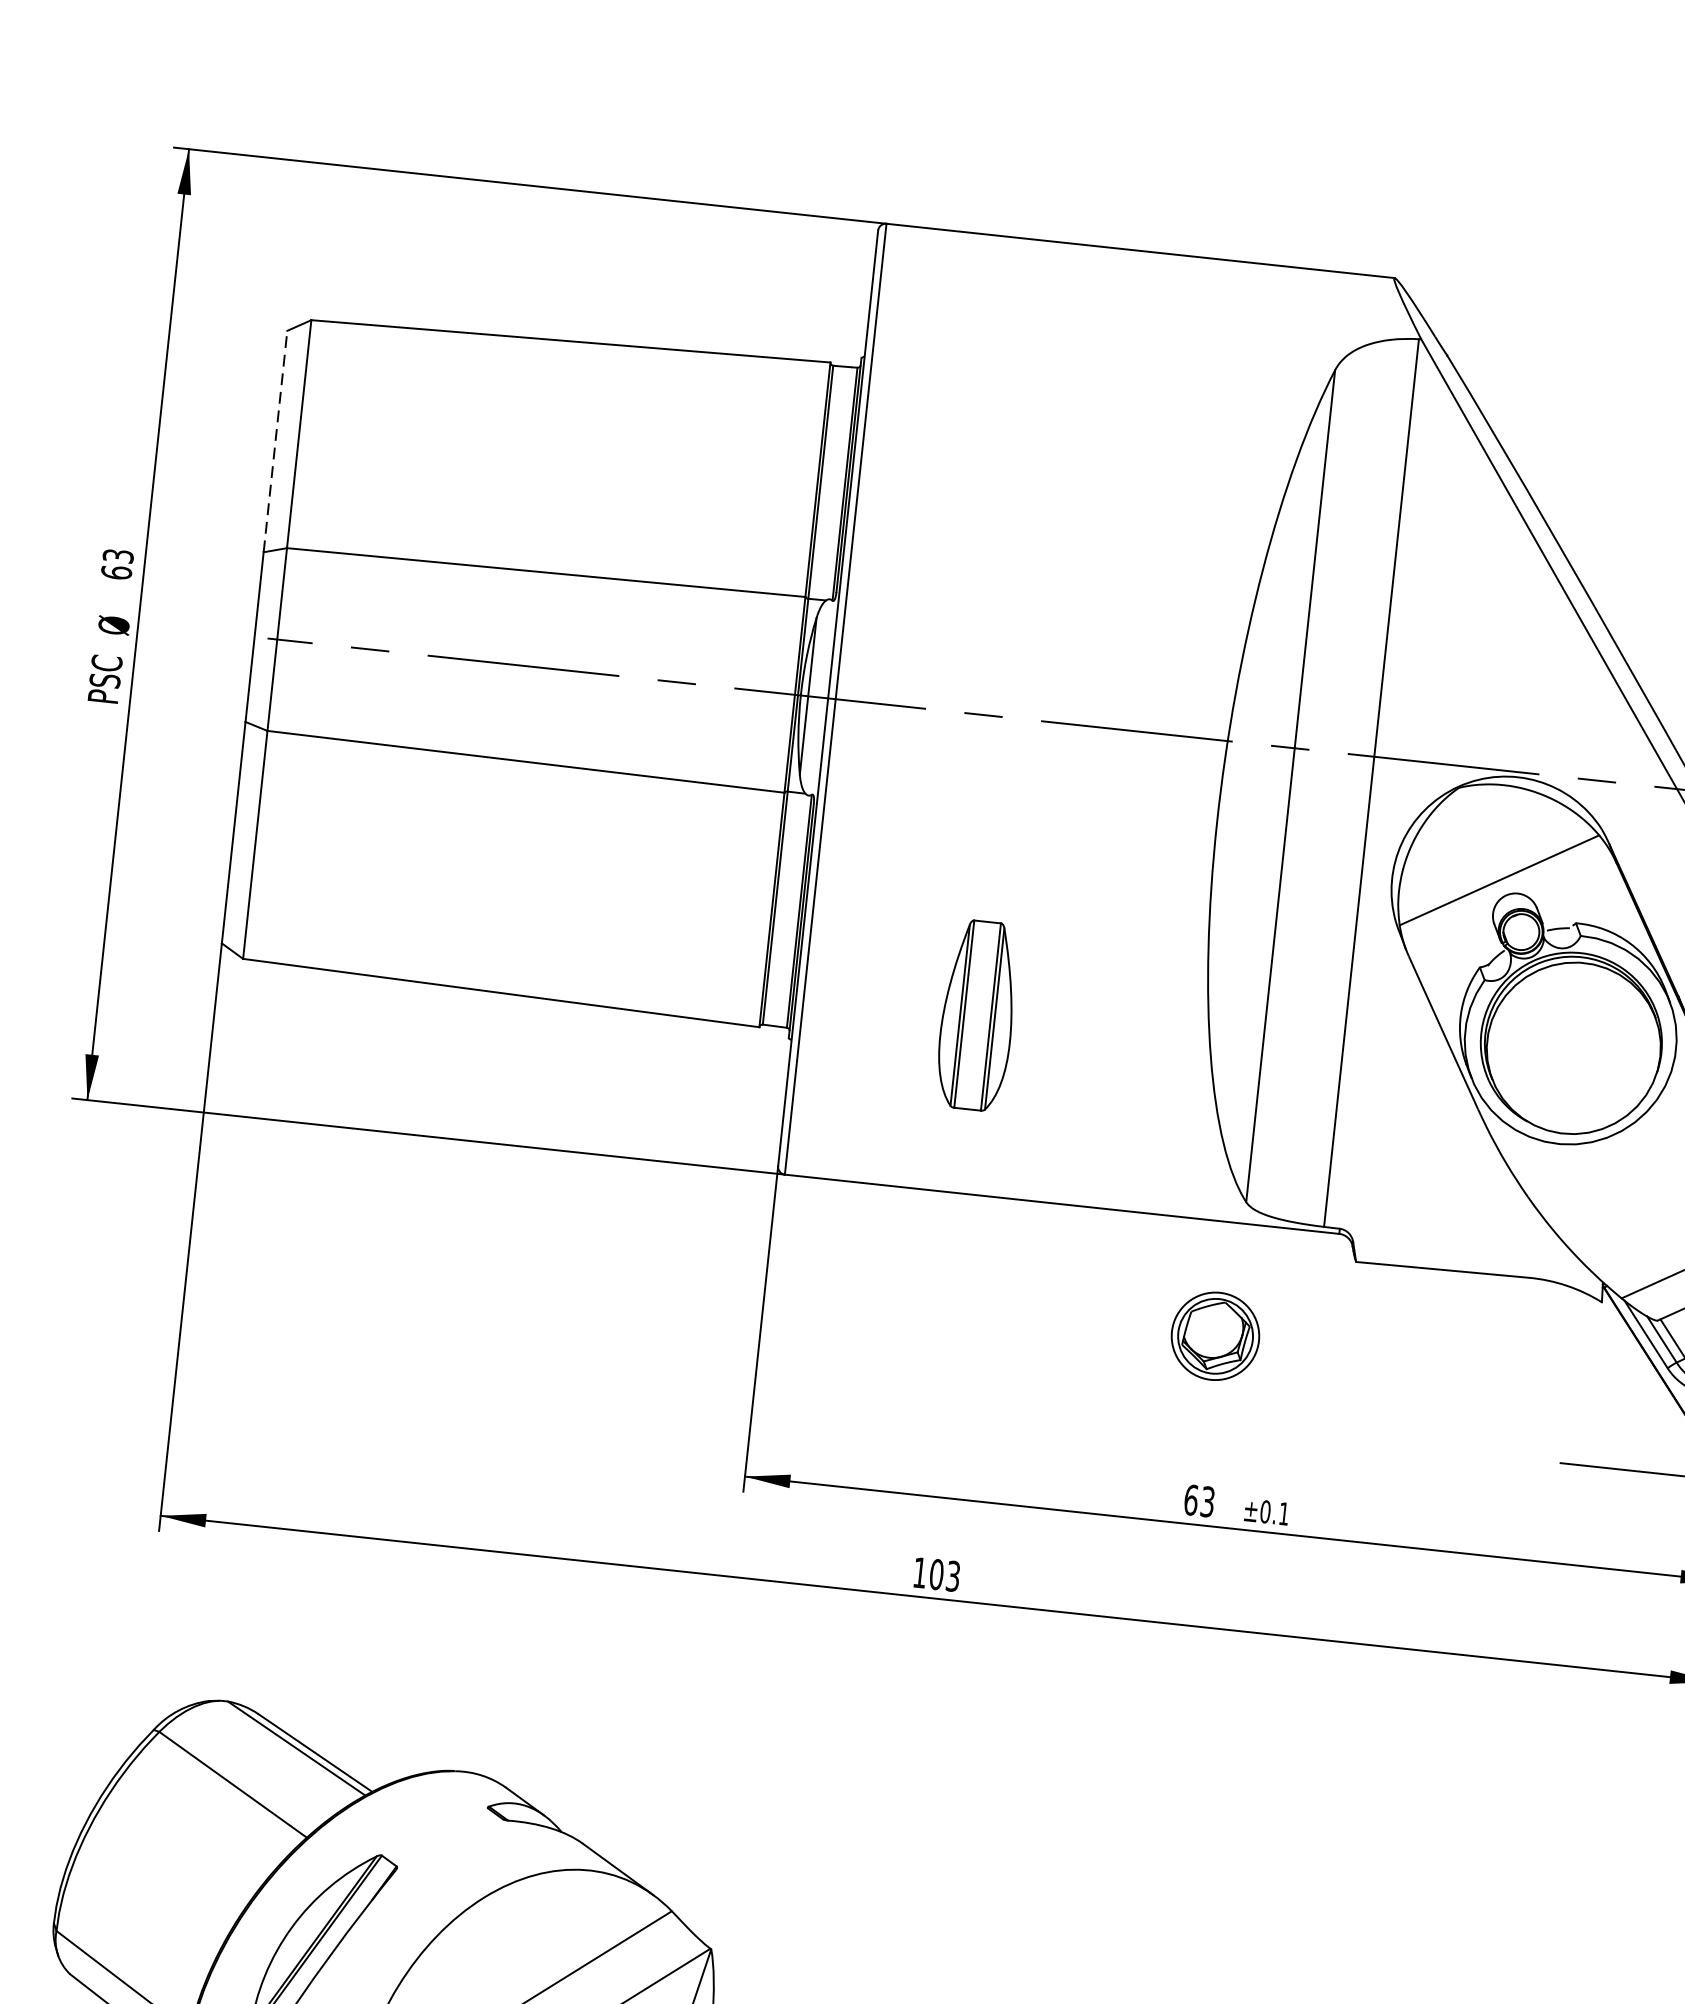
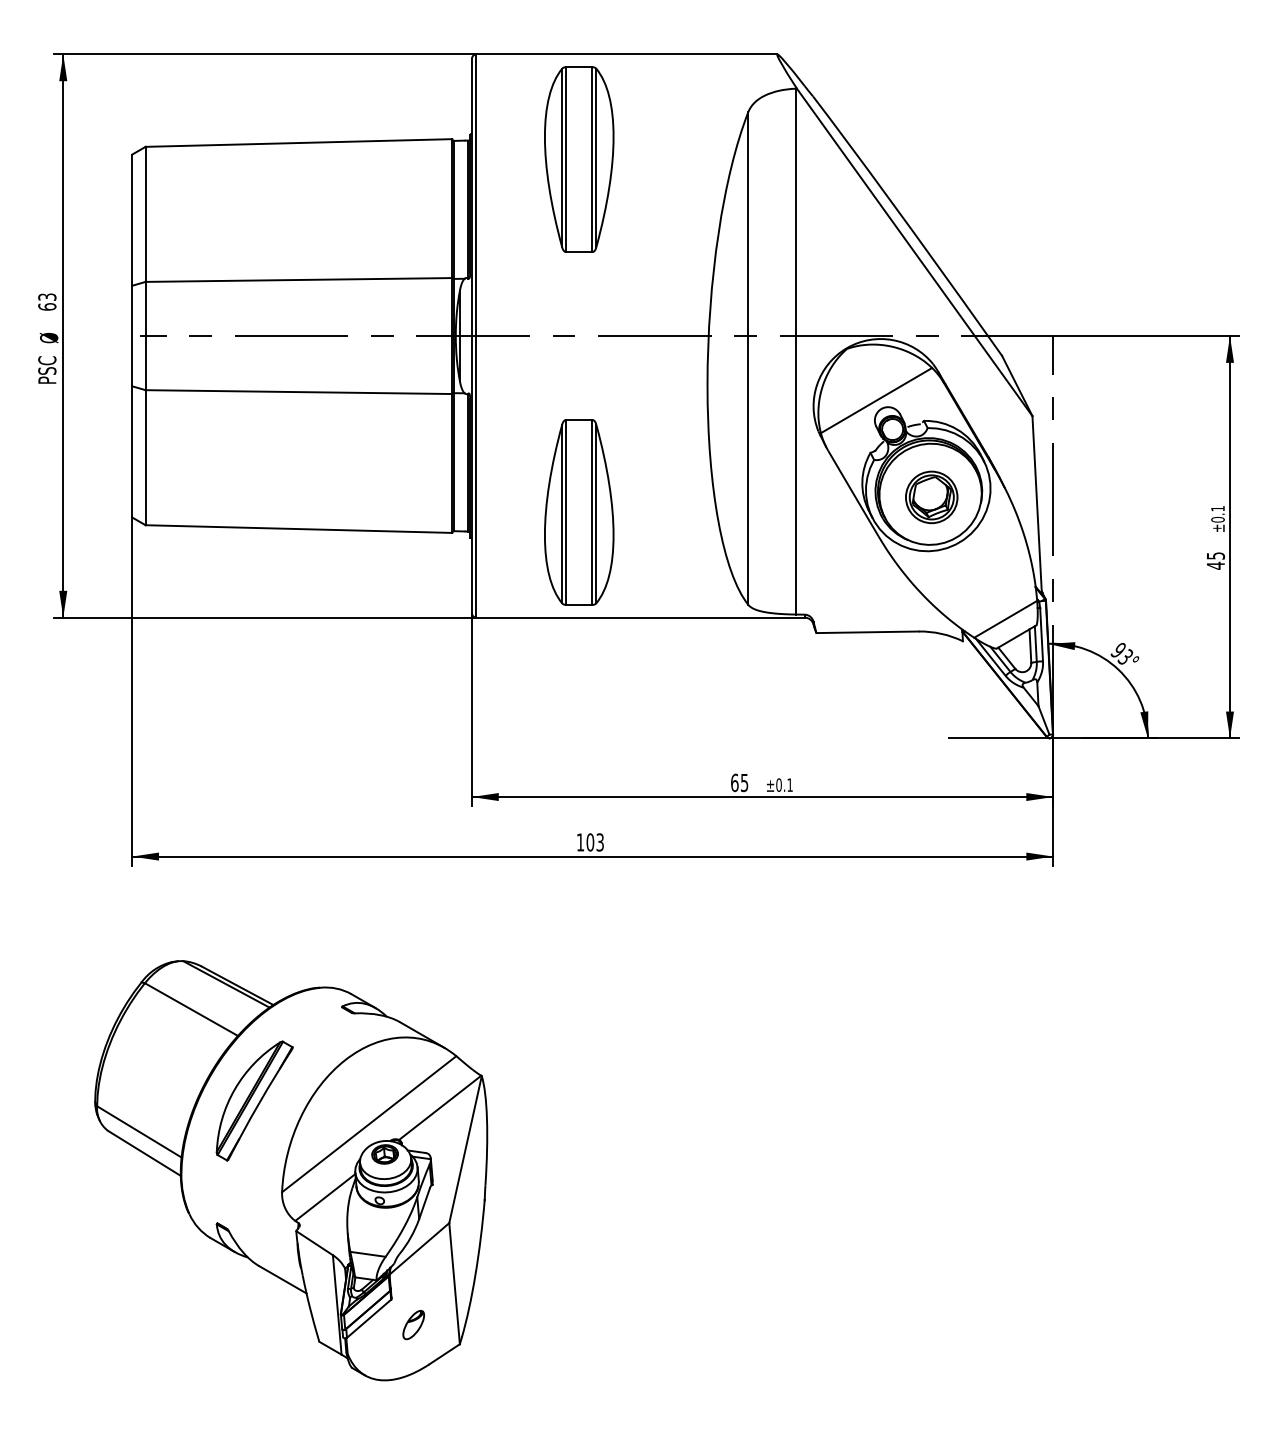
part: (1041, 419) -> (579, 159), added
line: (275, 442) -> (132, 220), dashed -> solid
part: (977, 1015) -> (579, 512), size x1.67
part: (1215, 1336) -> (931, 497), moved
text: (1207, 1501) -> (744, 782), 63 -> 65

